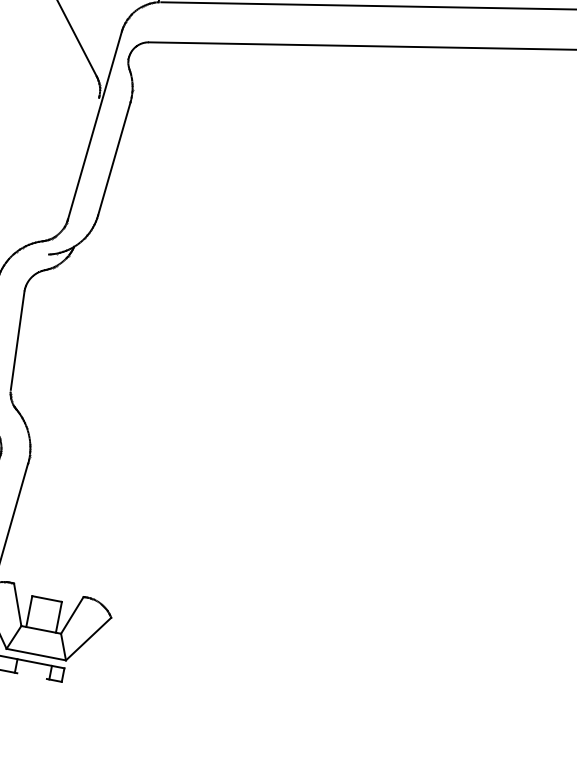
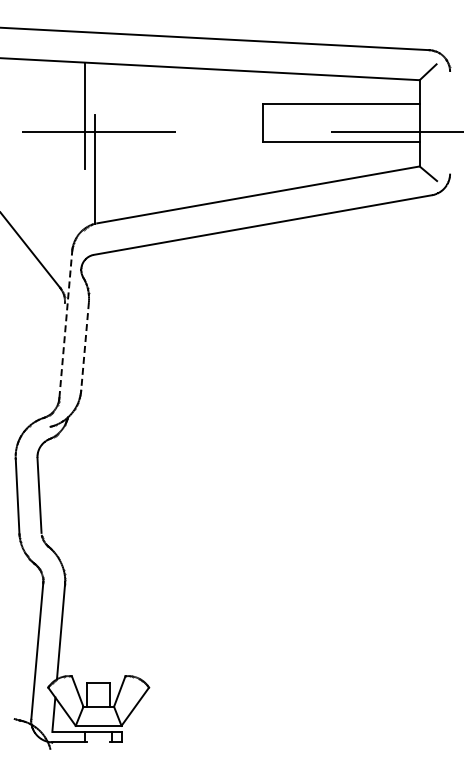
line: (94, 125) -> (65, 324), solid -> dashed
line: (114, 159) -> (85, 346), solid -> dashed

